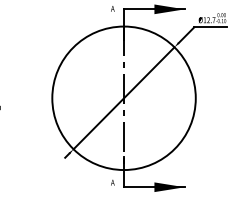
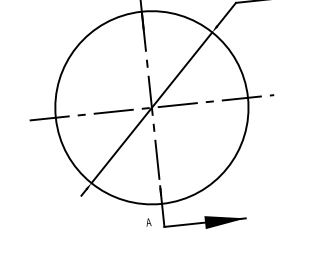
line: (123, 98) -> (151, 108), added

